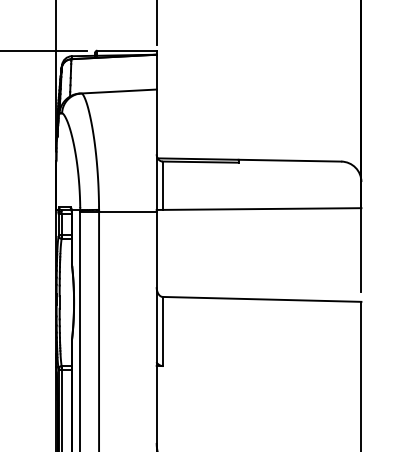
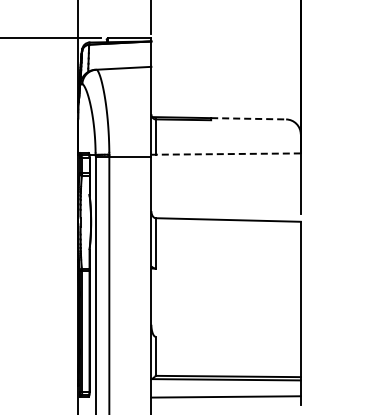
line: (291, 160) -> (249, 118), solid -> dashed
line: (259, 209) -> (226, 154), solid -> dashed

